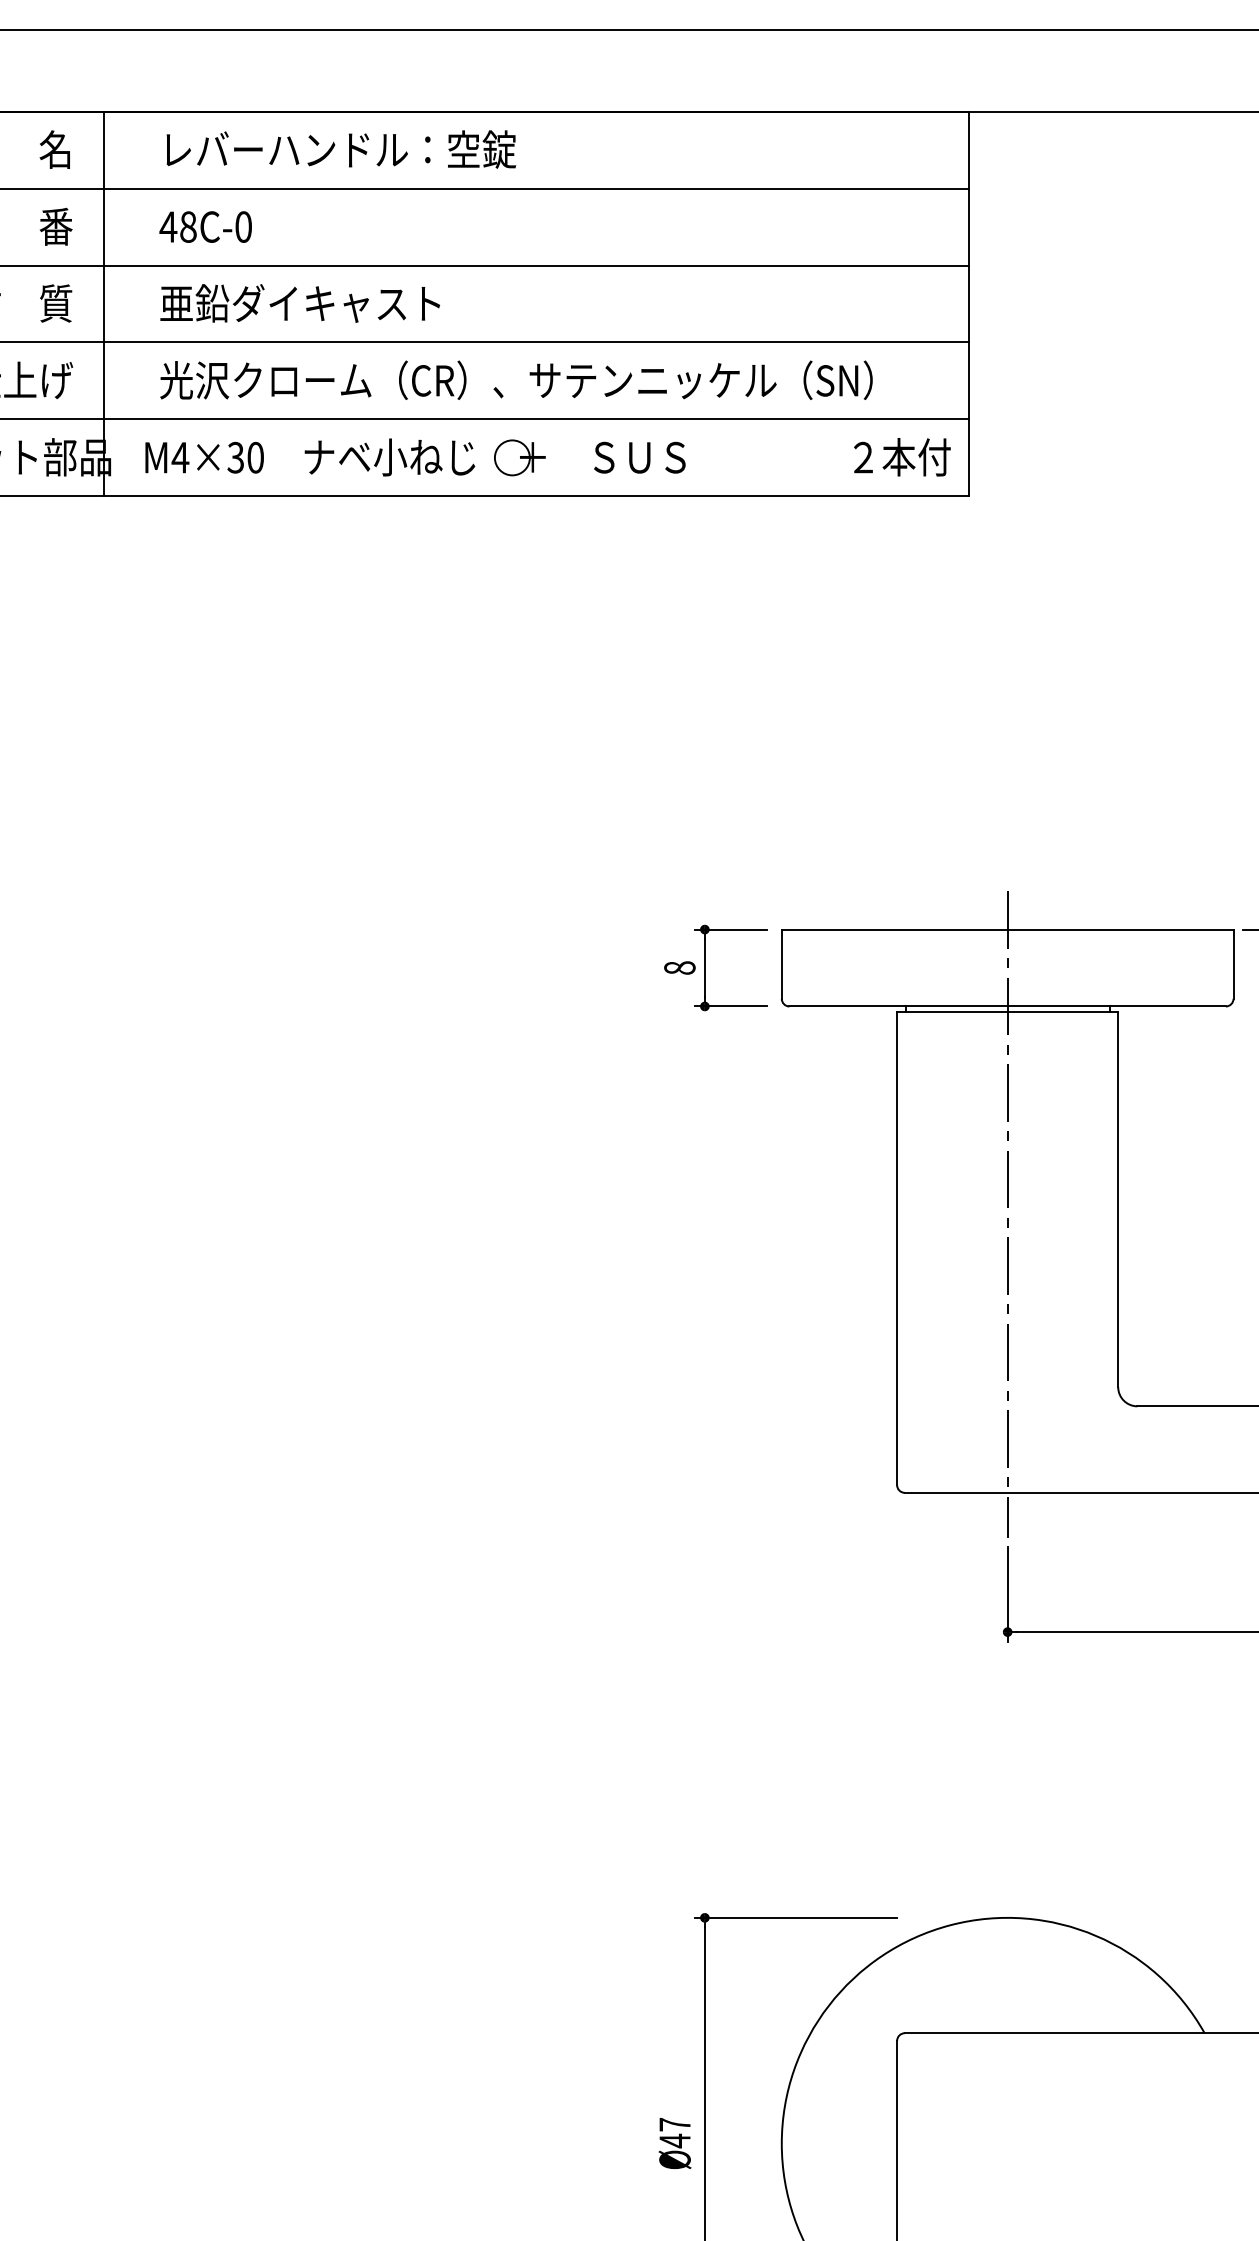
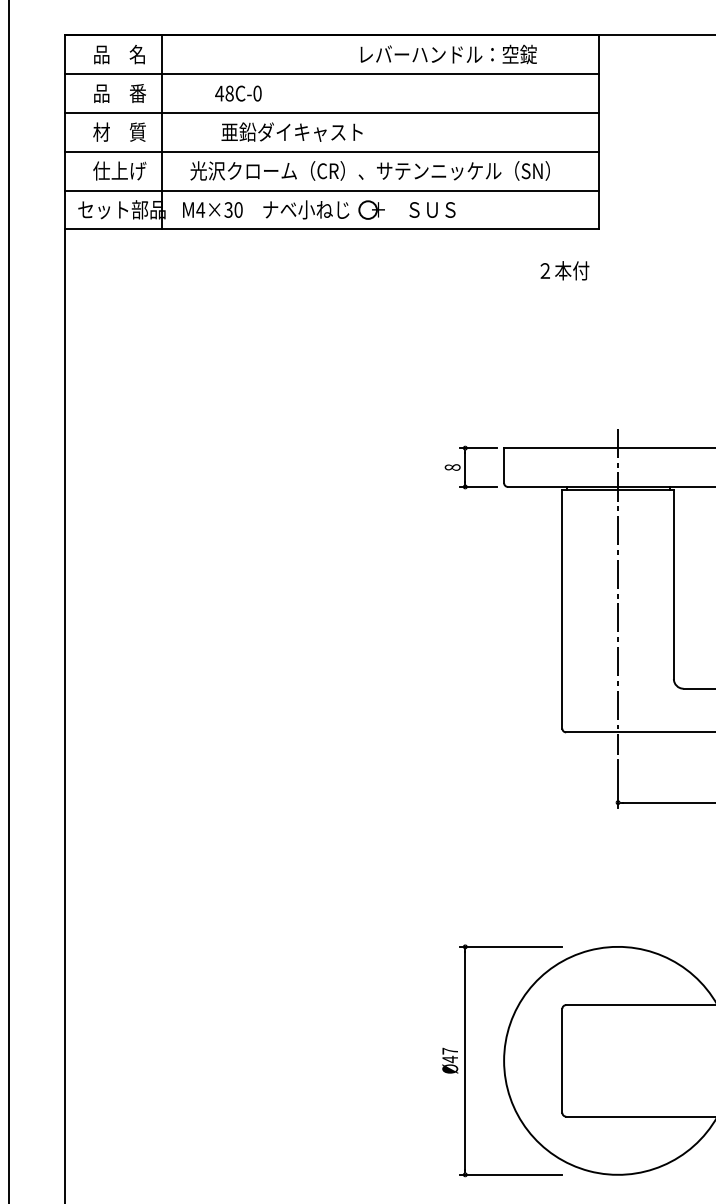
text: (340, 149) -> (448, 54), moved
text: (205, 226) -> (238, 93), moved
text: (299, 302) -> (291, 131), moved
text: (901, 456) -> (564, 270), moved

